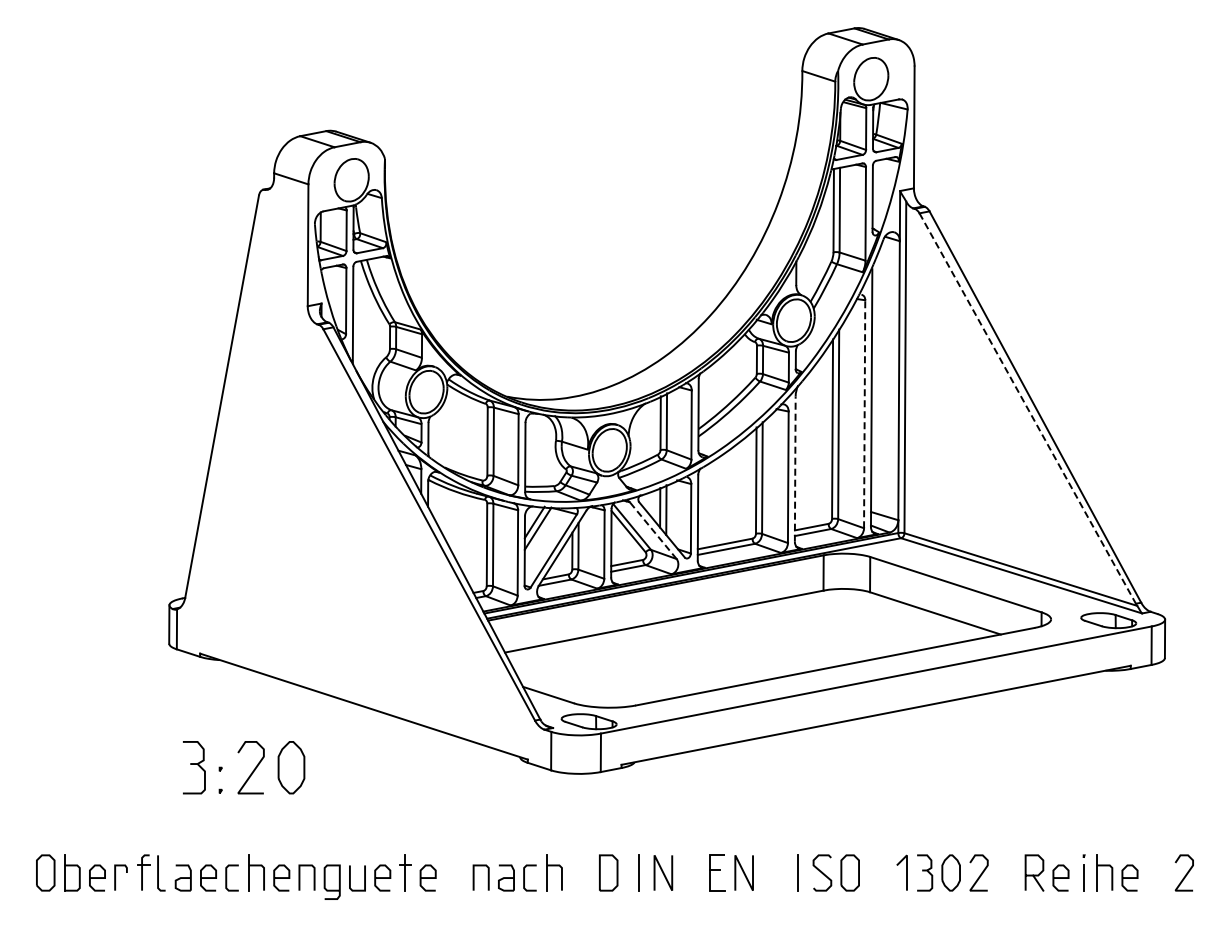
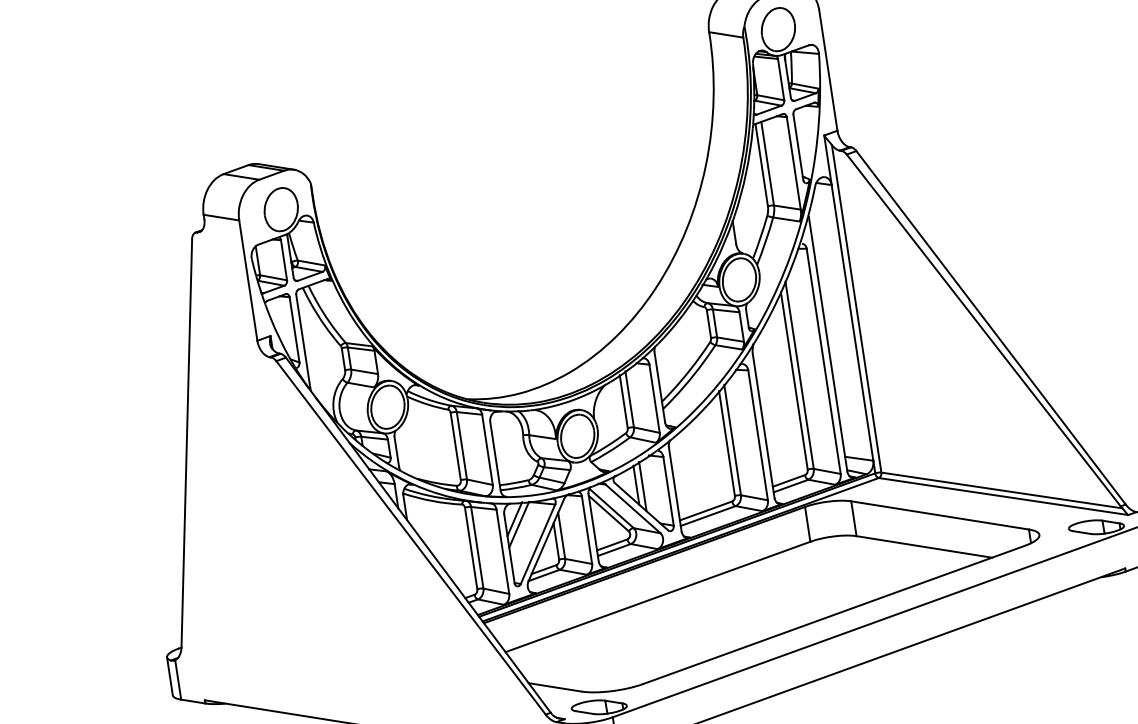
line: (1027, 408) -> (983, 330), dashed -> solid
line: (864, 413) -> (823, 360), dashed -> solid
line: (795, 469) -> (763, 426), dashed -> solid
line: (653, 530) -> (633, 508), dashed -> solid

